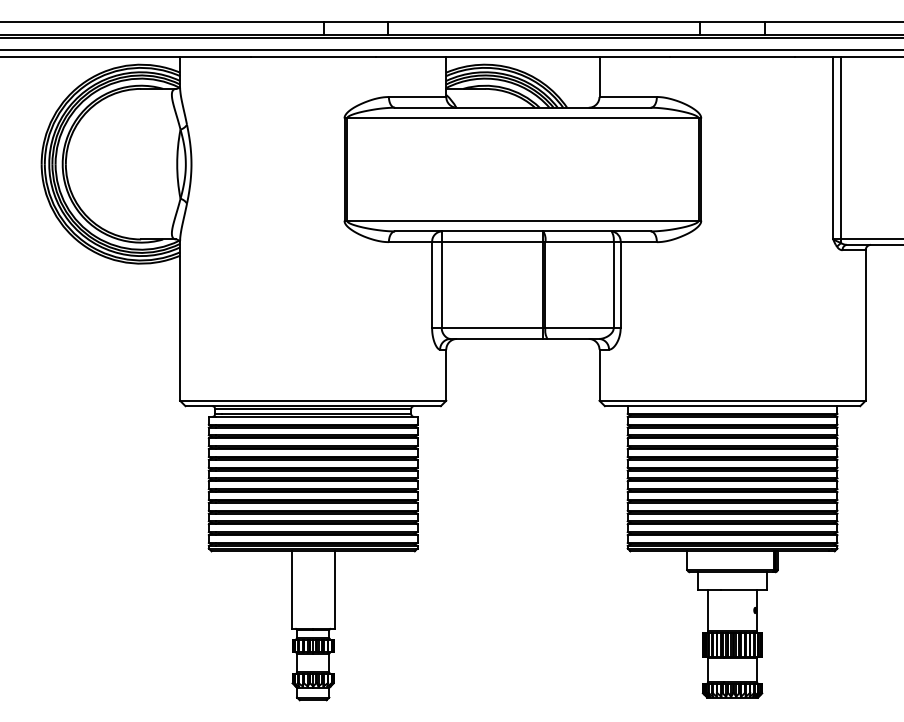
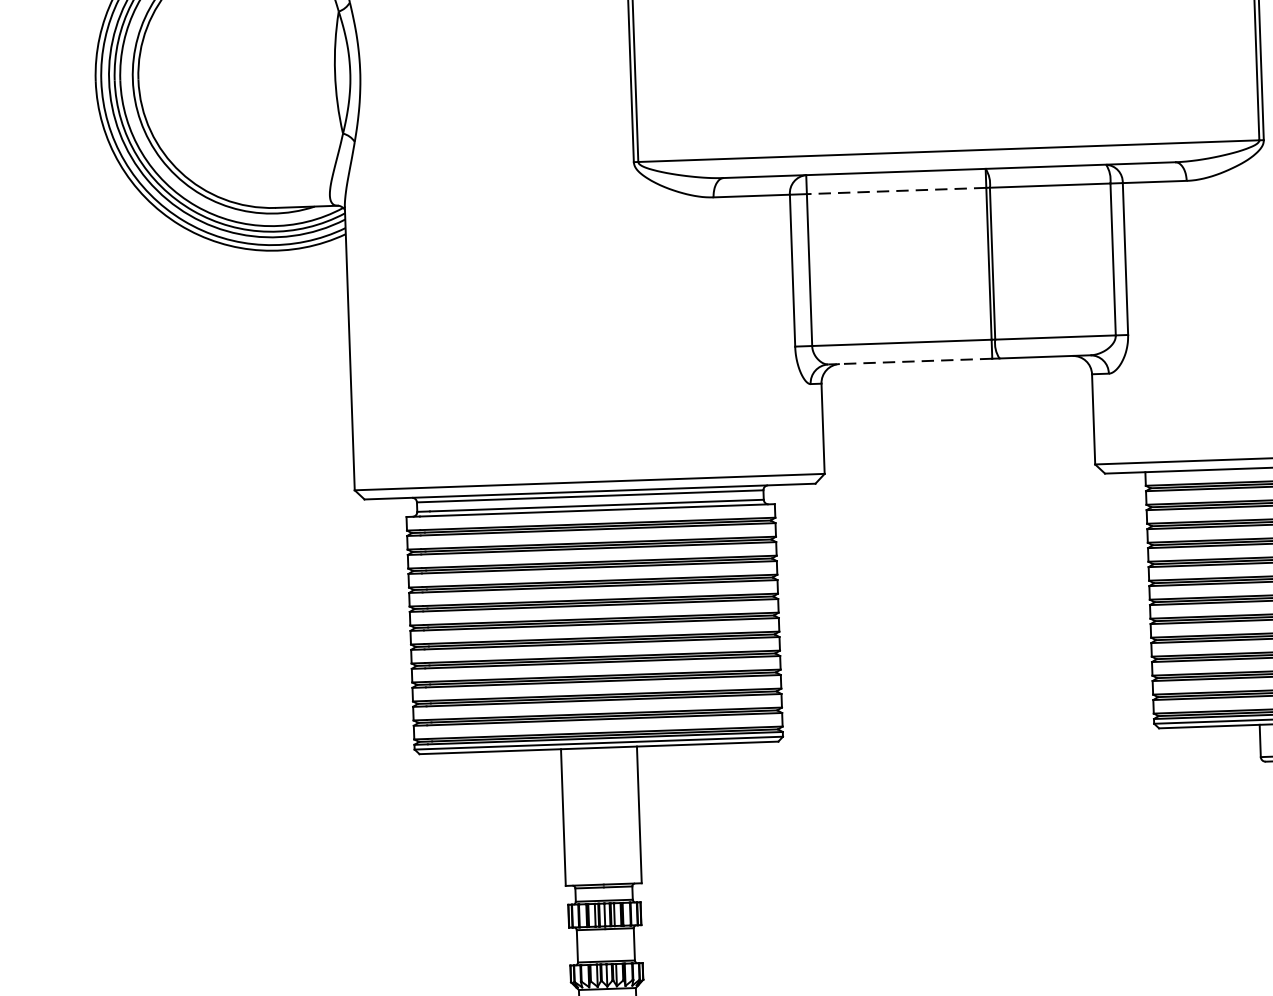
line: (492, 242) -> (896, 191), solid -> dashed
line: (496, 338) -> (909, 360), solid -> dashed

